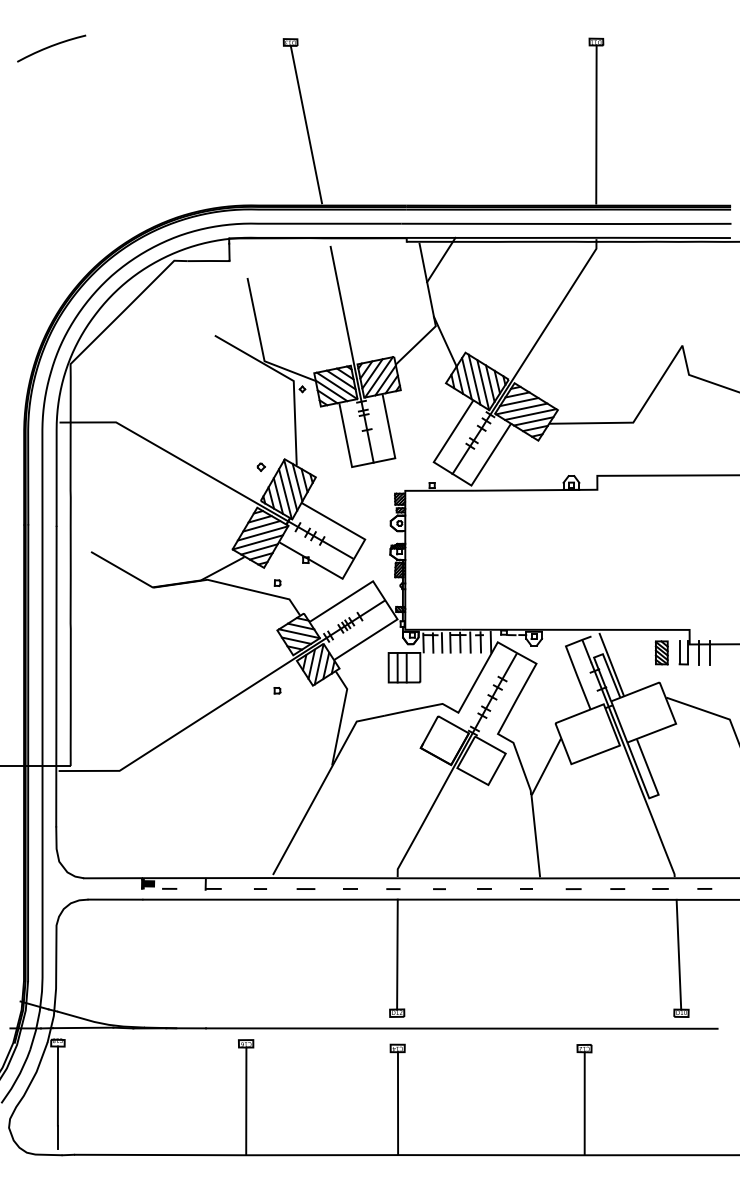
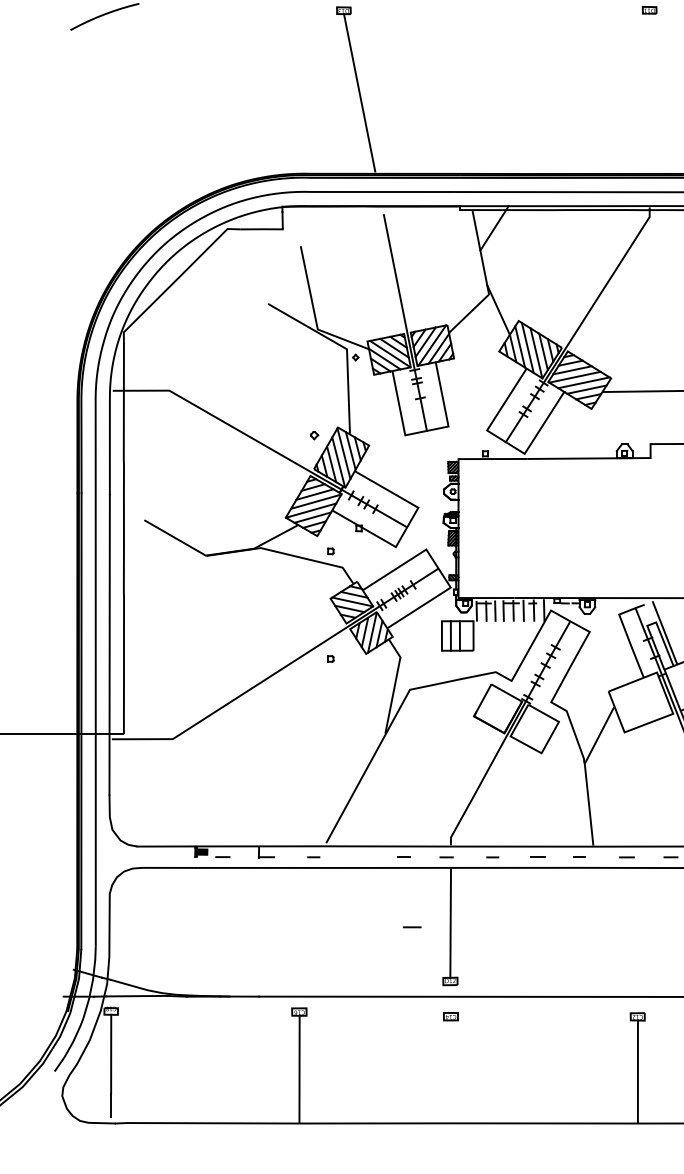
line: (596, 124) -> (649, 92), removed
line: (305, 888) -> (411, 926), moved
line: (397, 1103) -> (450, 1071), removed

